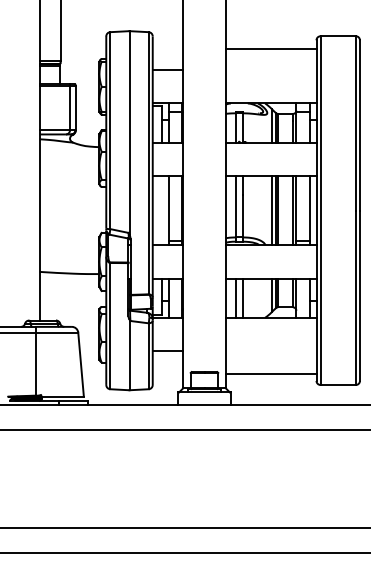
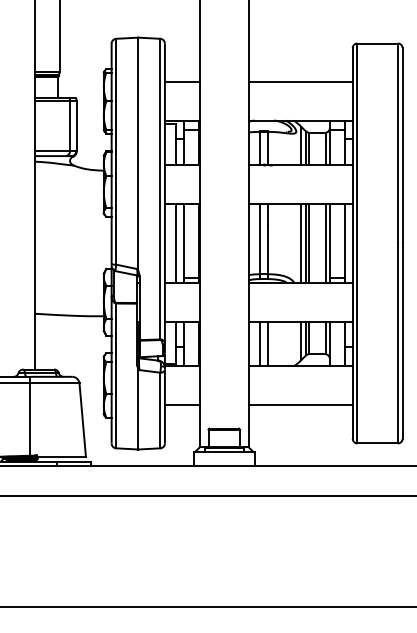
line: (270, 48) -> (299, 81), moved
line: (162, 210) -> (176, 243), added
line: (270, 374) -> (299, 405), moved

